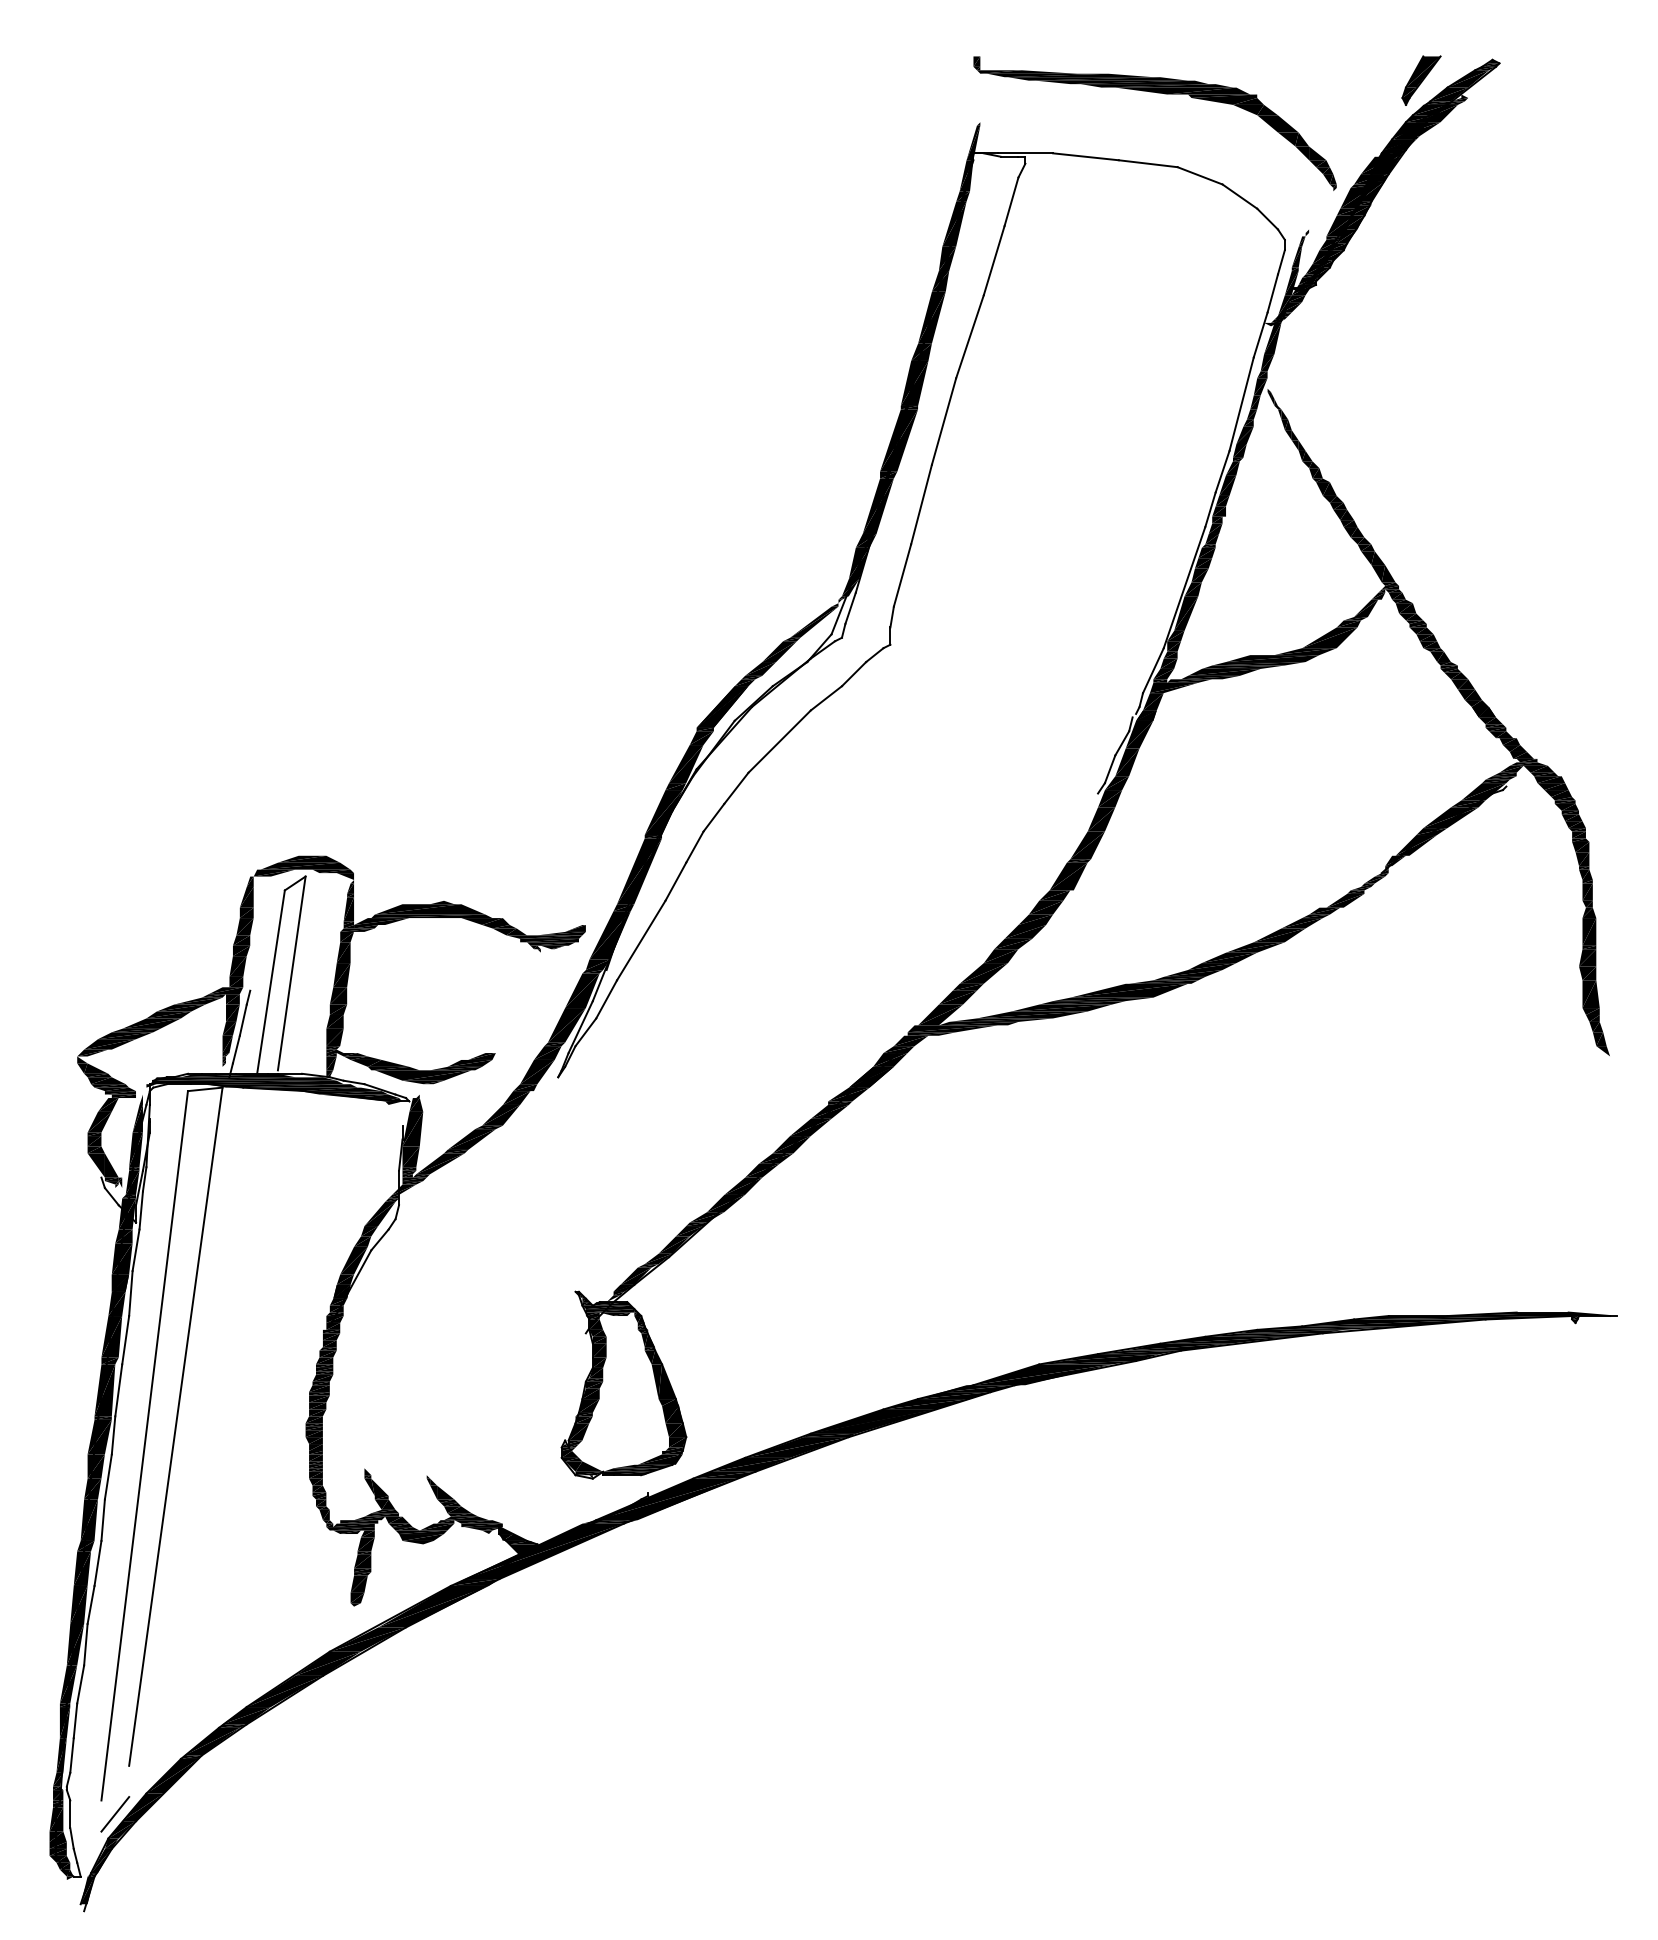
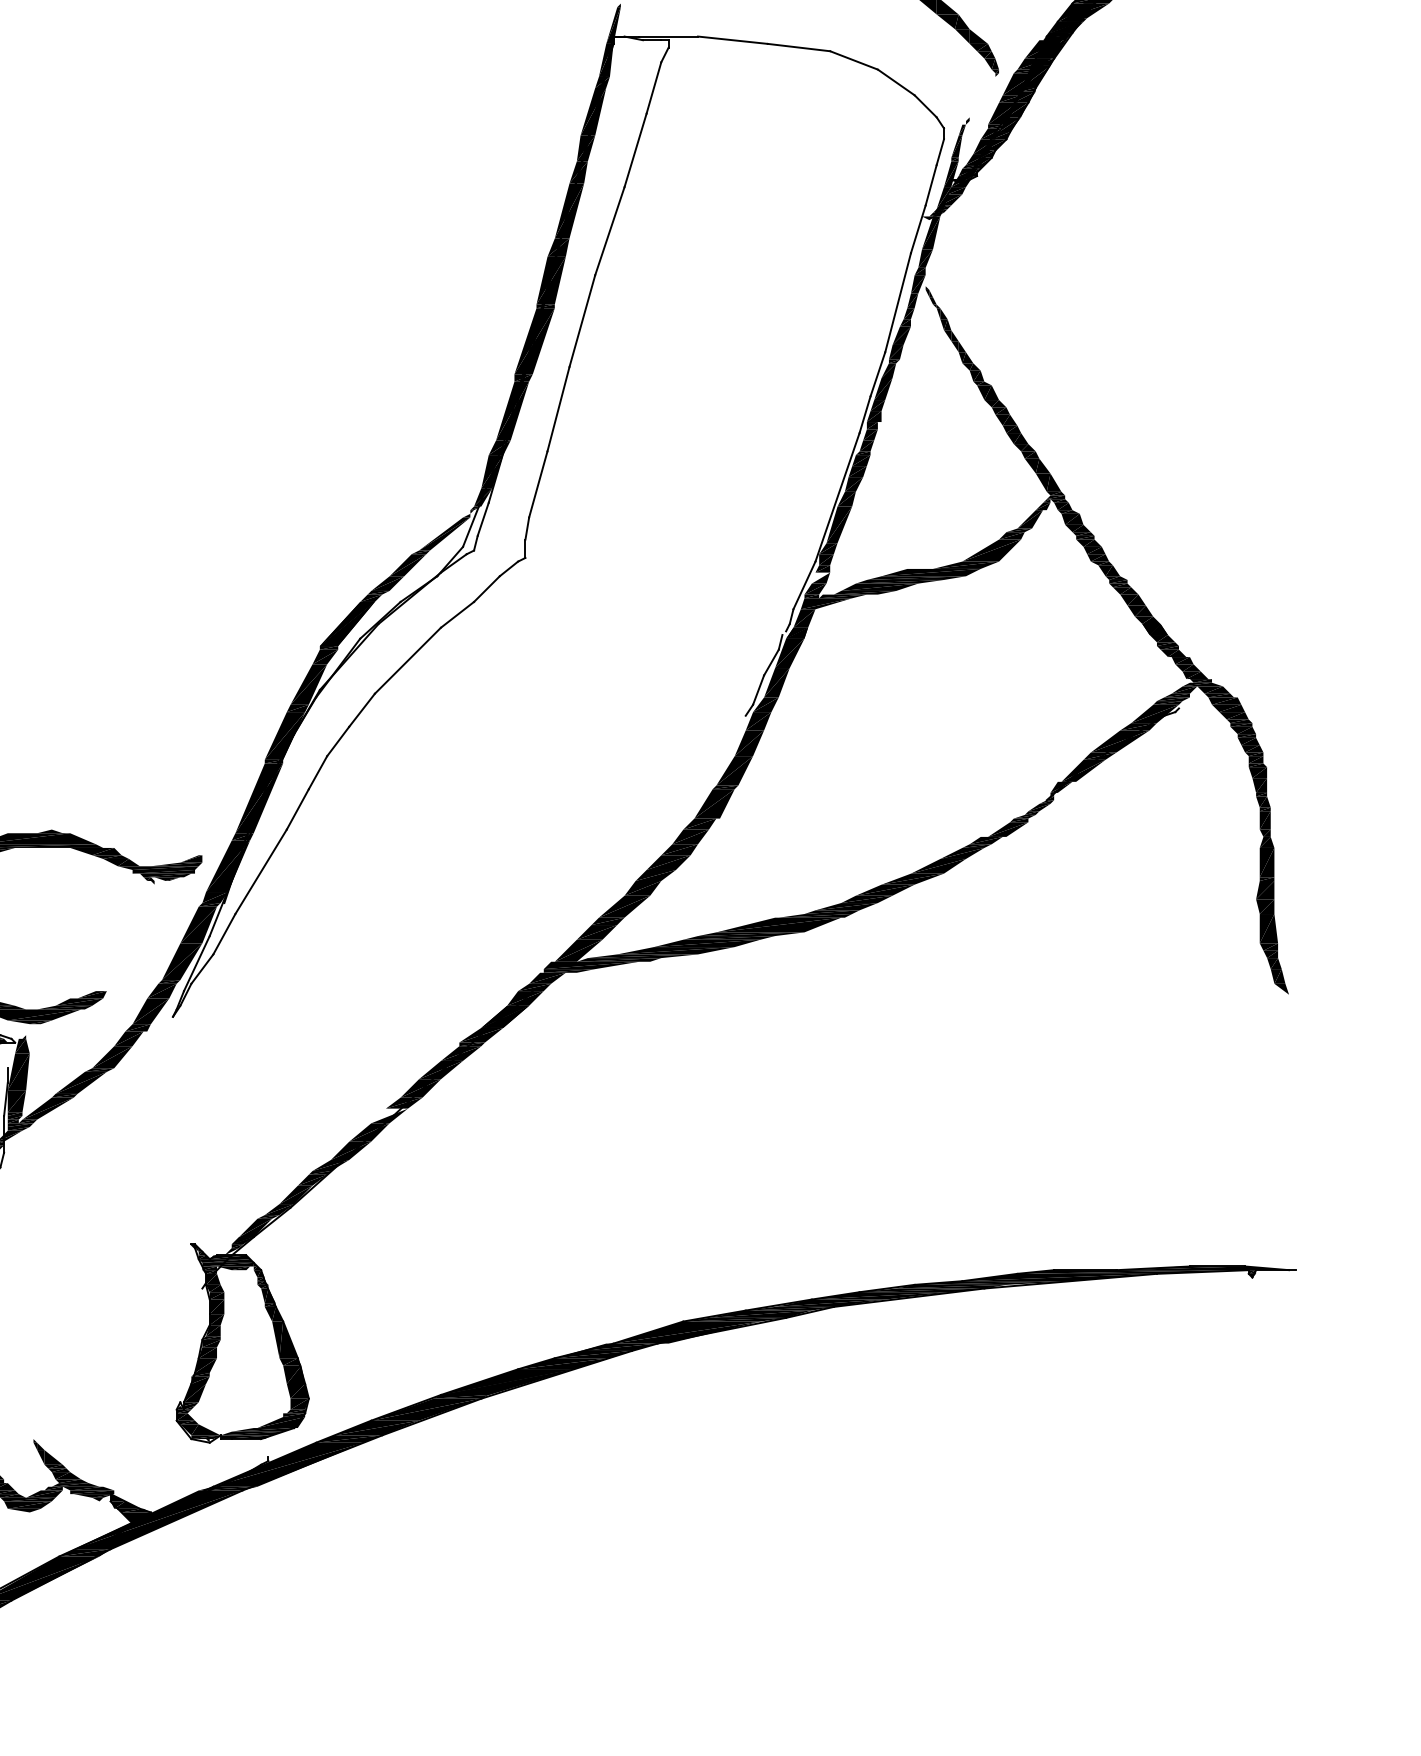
fill: (1168, 663) -> (820, 577), removed
fill: (762, 1170) -> (389, 1115), removed

